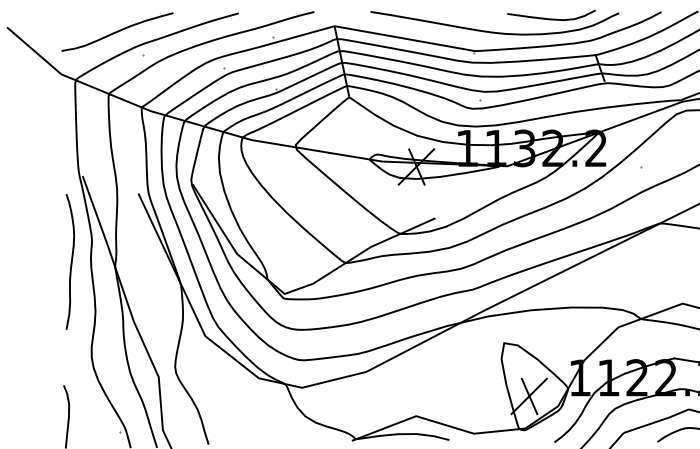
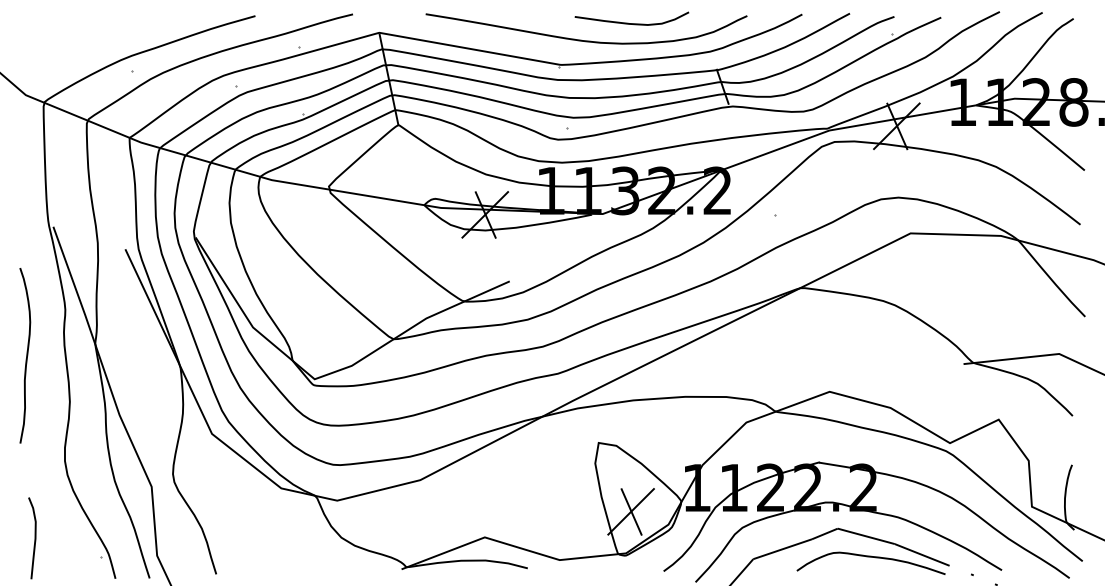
curve: (548, 18) -> (628, 22), moved
curve: (117, 32) -> (98, 40), removed
curve: (71, 261) -> (26, 355), moved

